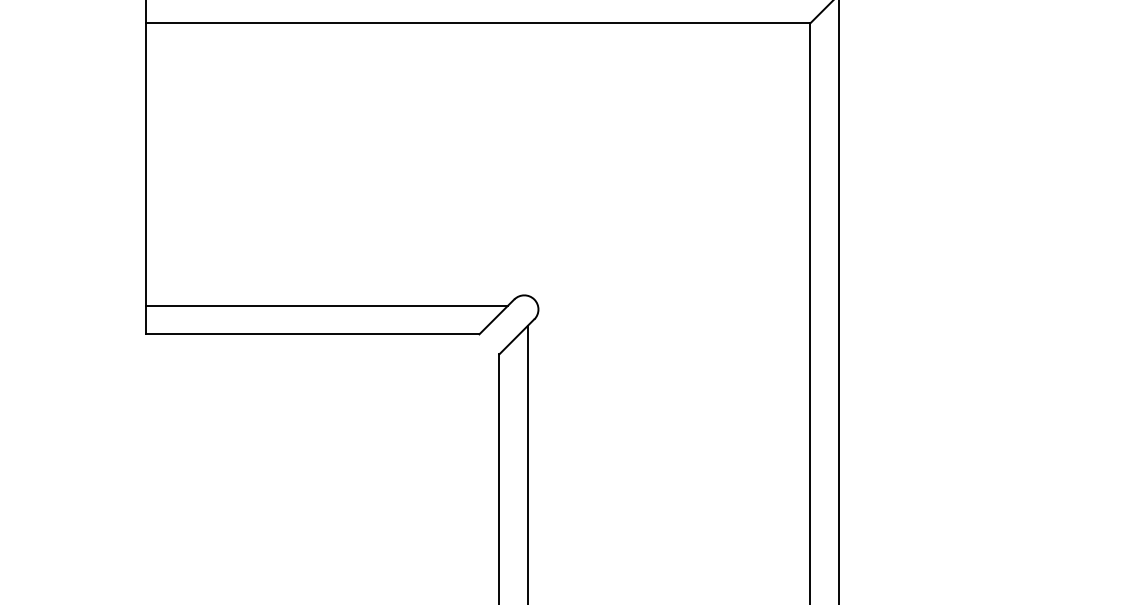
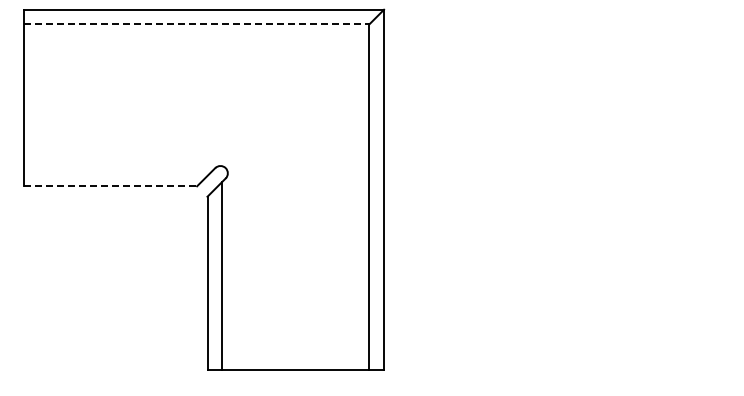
line: (478, 23) -> (196, 24), solid -> dashed
line: (326, 305) -> (117, 171), removed
line: (312, 334) -> (110, 186), solid -> dashed

